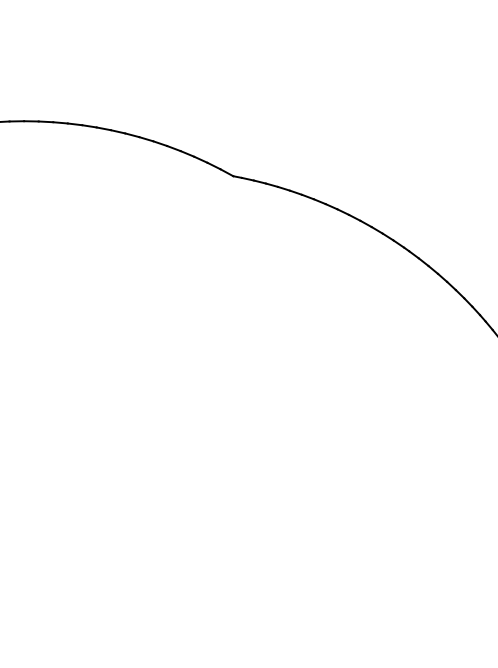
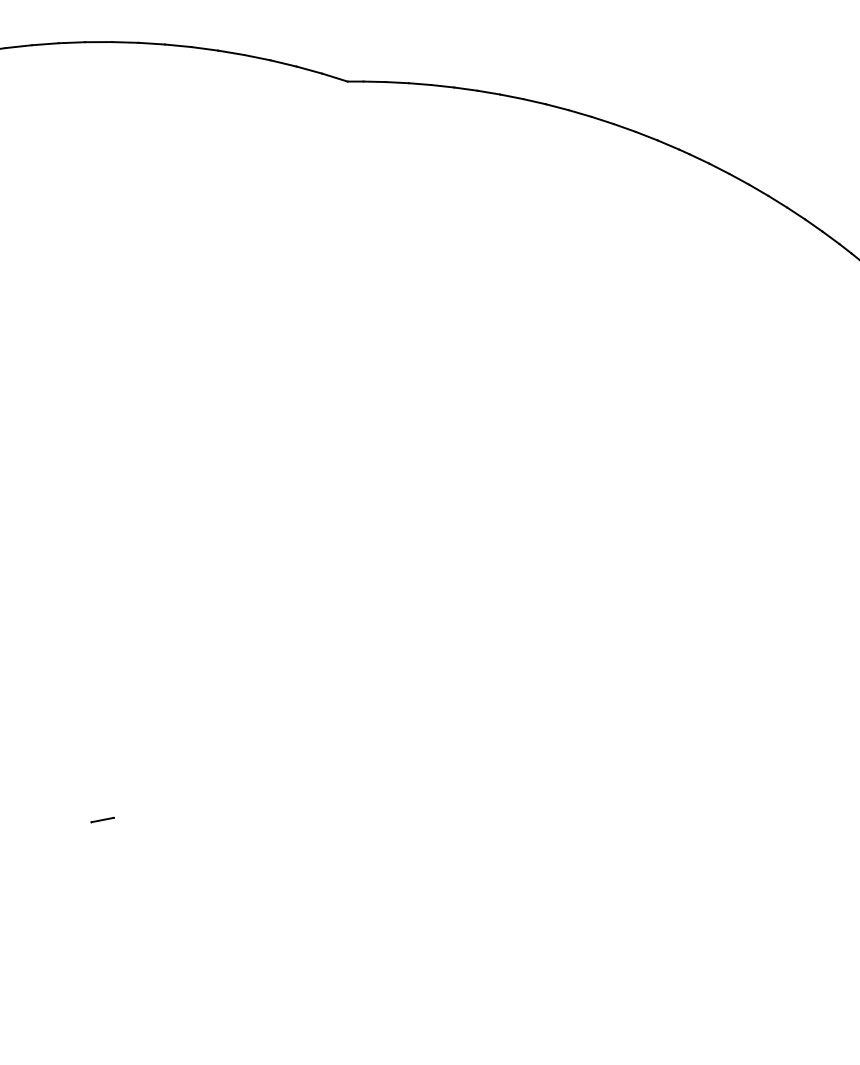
line: (24, 546) -> (103, 819), added

